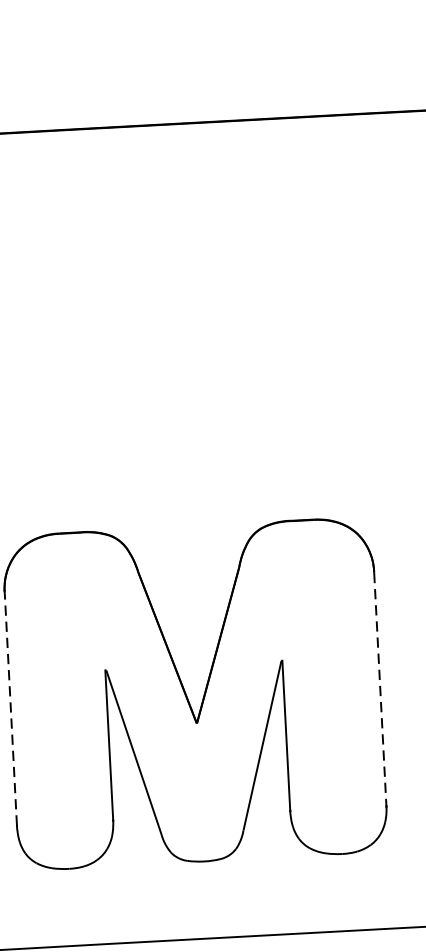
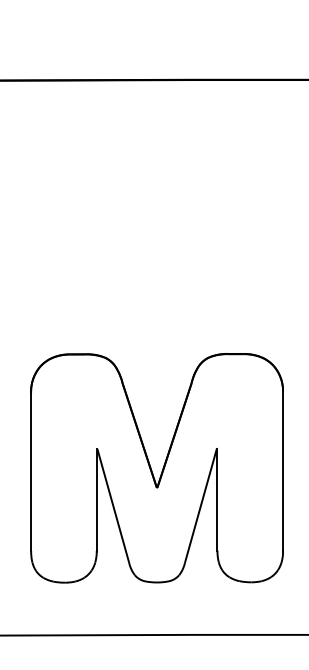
line: (381, 690) -> (283, 472), dashed -> solid
line: (11, 708) -> (31, 471), dashed -> solid

